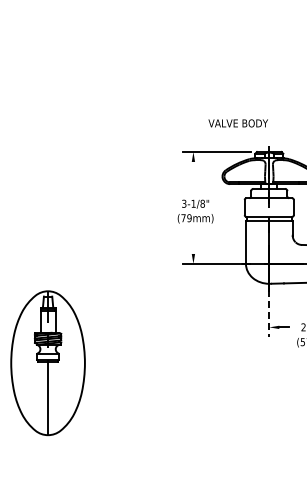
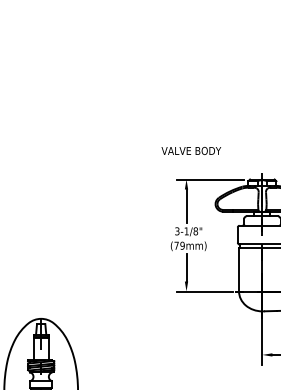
text: (237, 123) -> (190, 151), moved
line: (193, 178) -> (186, 206), added
line: (193, 239) -> (186, 267), added
line: (269, 313) -> (262, 341), dashed -> solid

